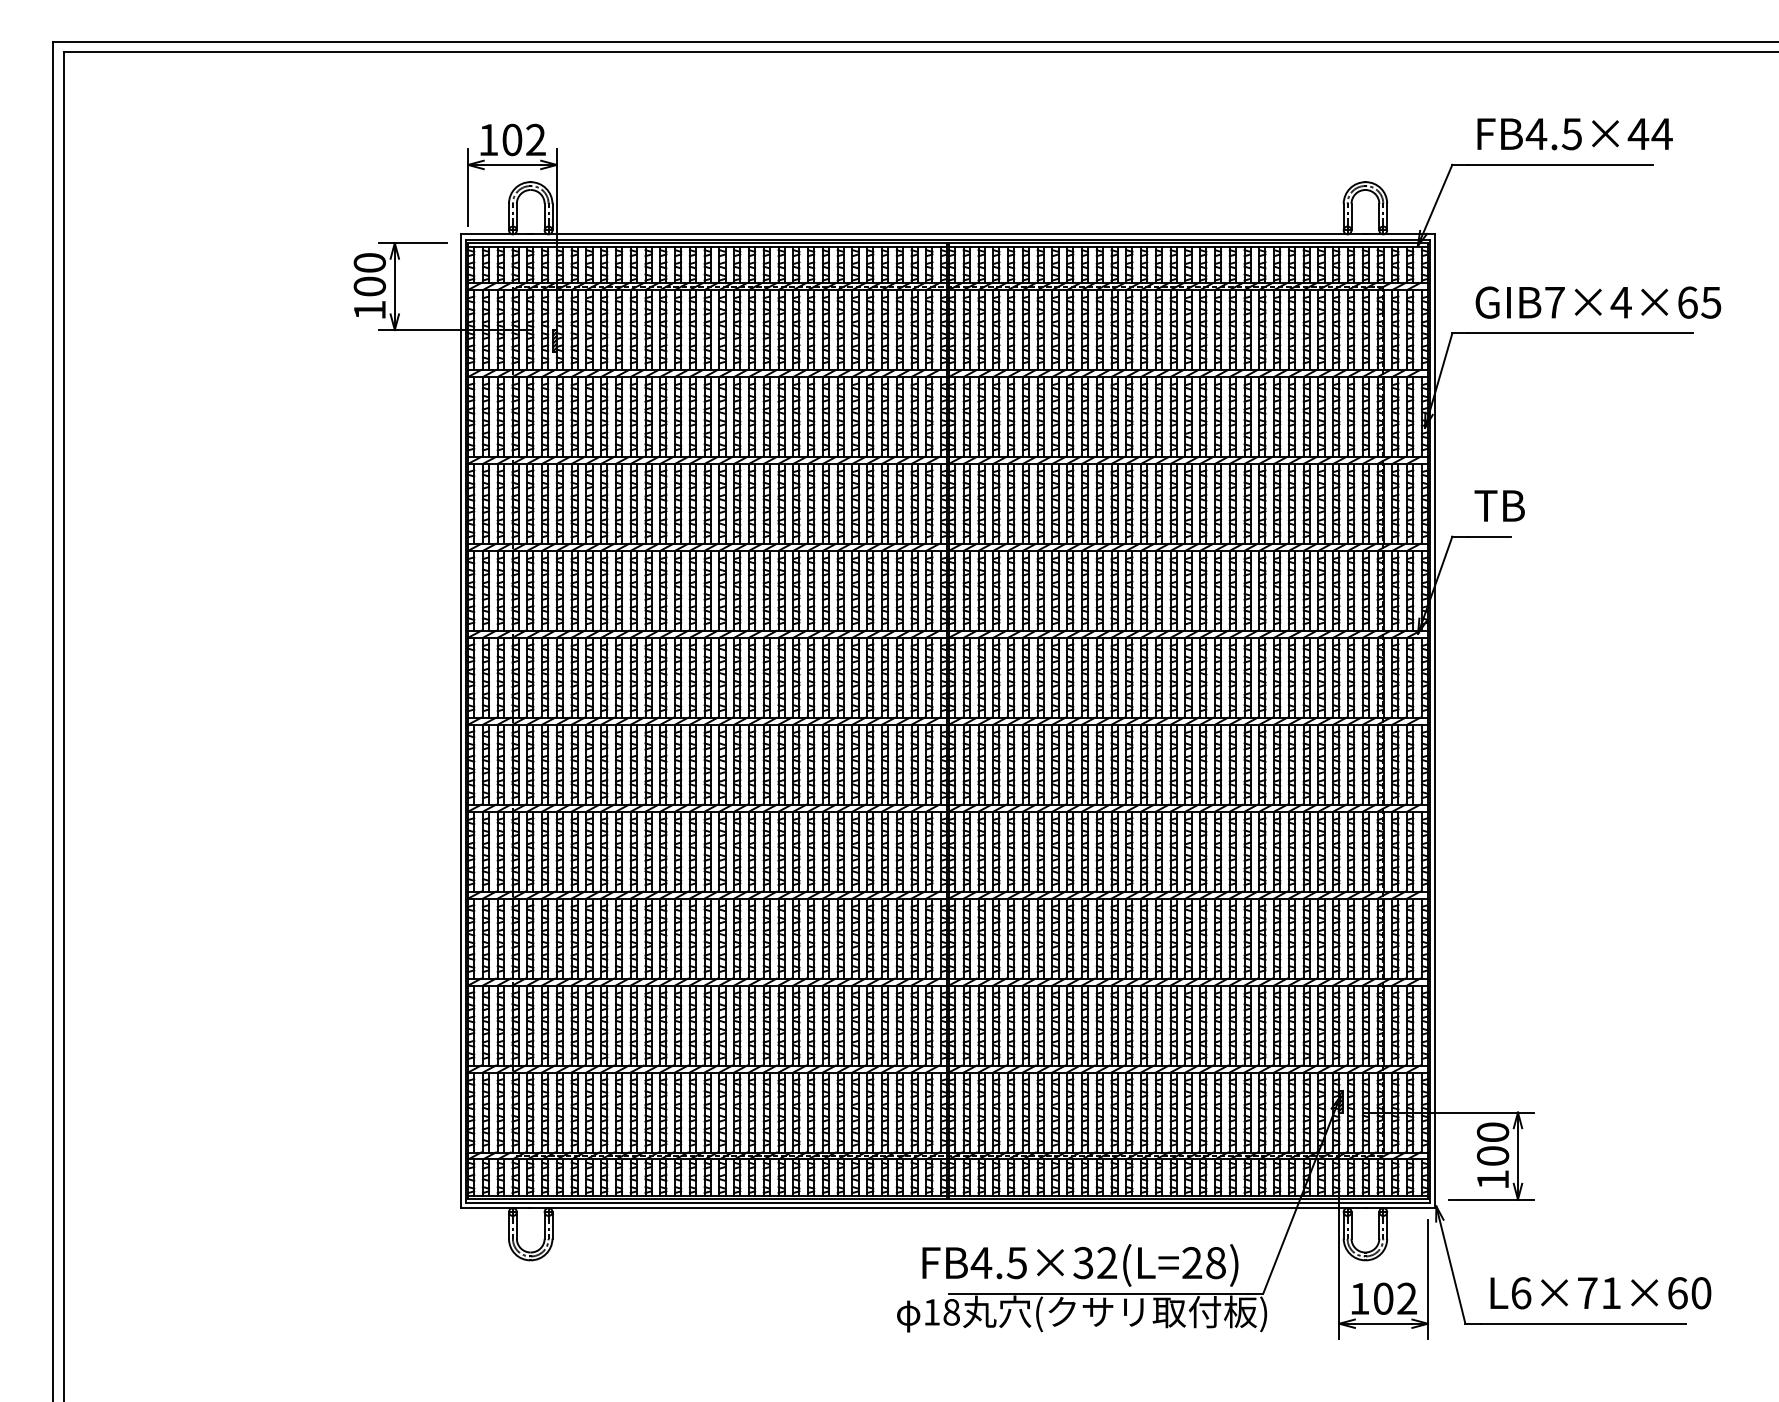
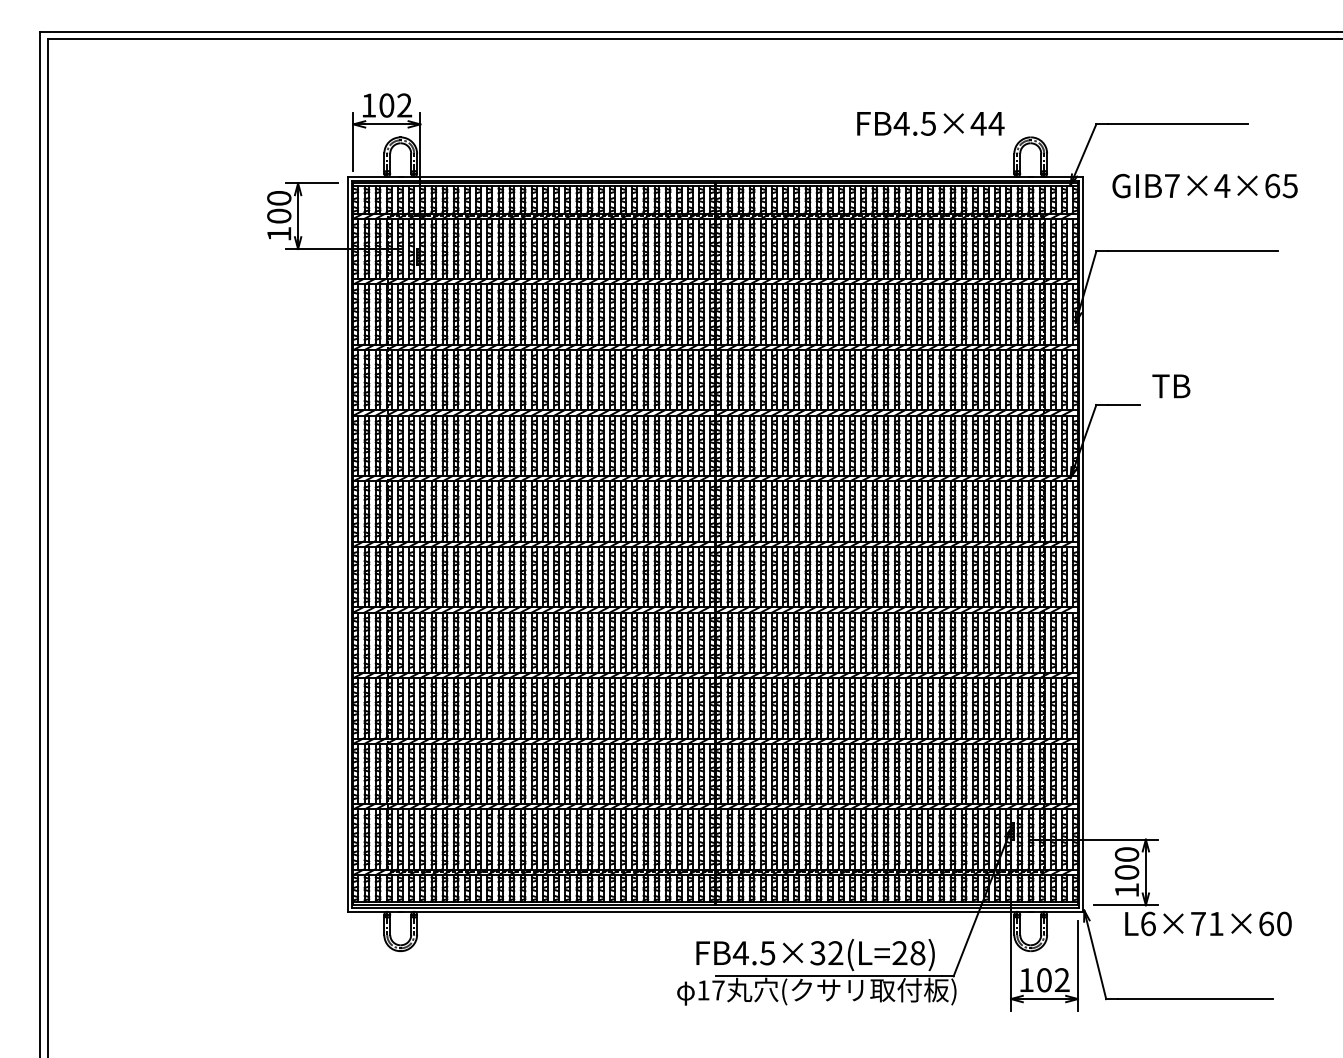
text: (1574, 134) -> (930, 124), moved
text: (1598, 302) -> (1205, 185), moved
text: (1499, 505) -> (1171, 385), moved
text: (1600, 1293) -> (1208, 924), moved
text: (951, 1312) -> (718, 990), 18 -> 17

